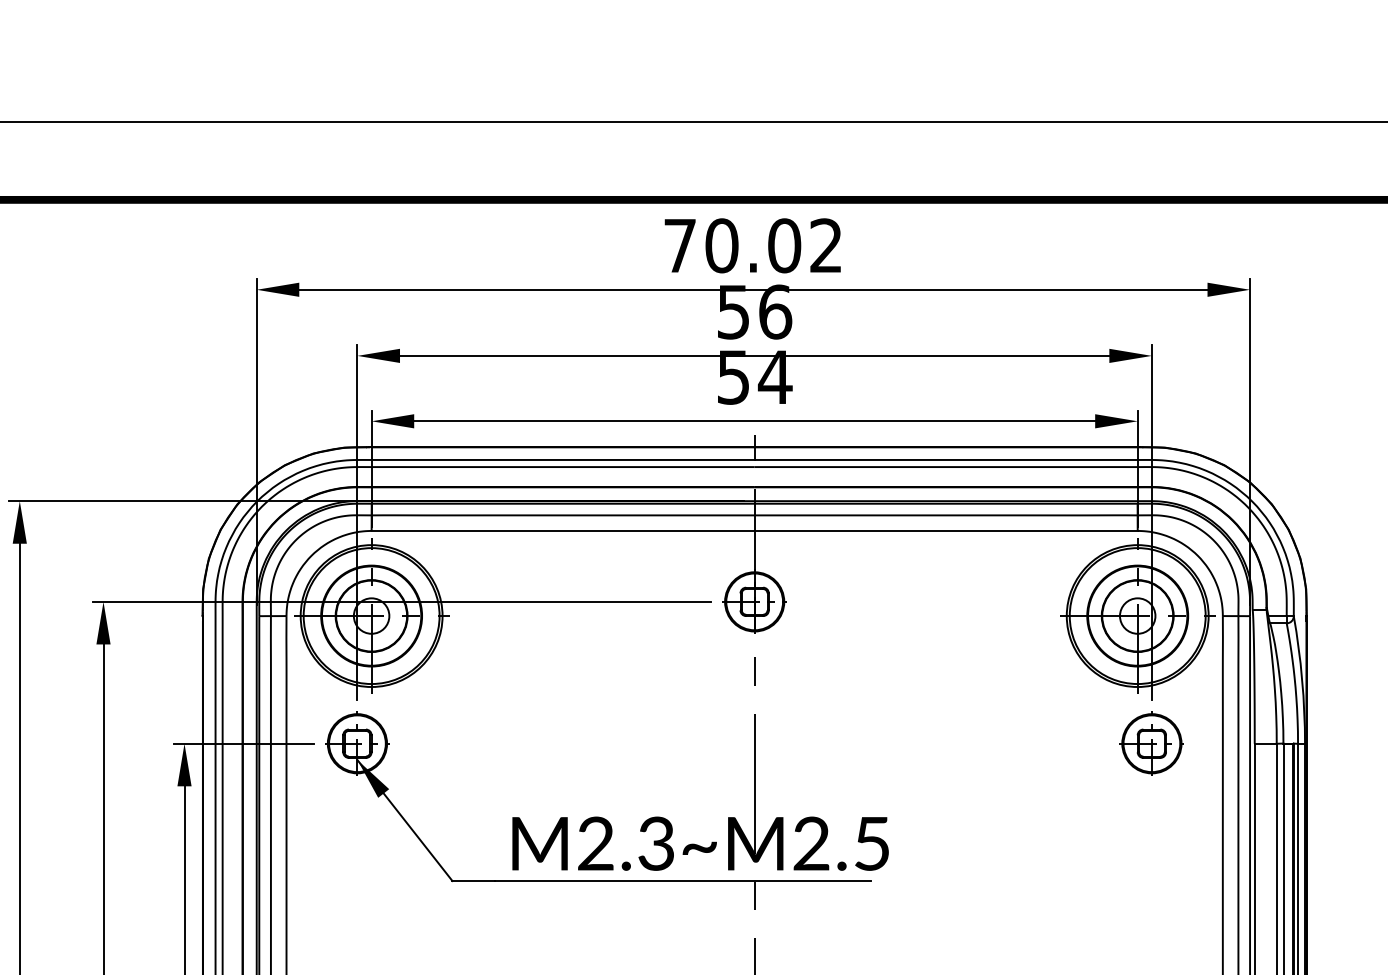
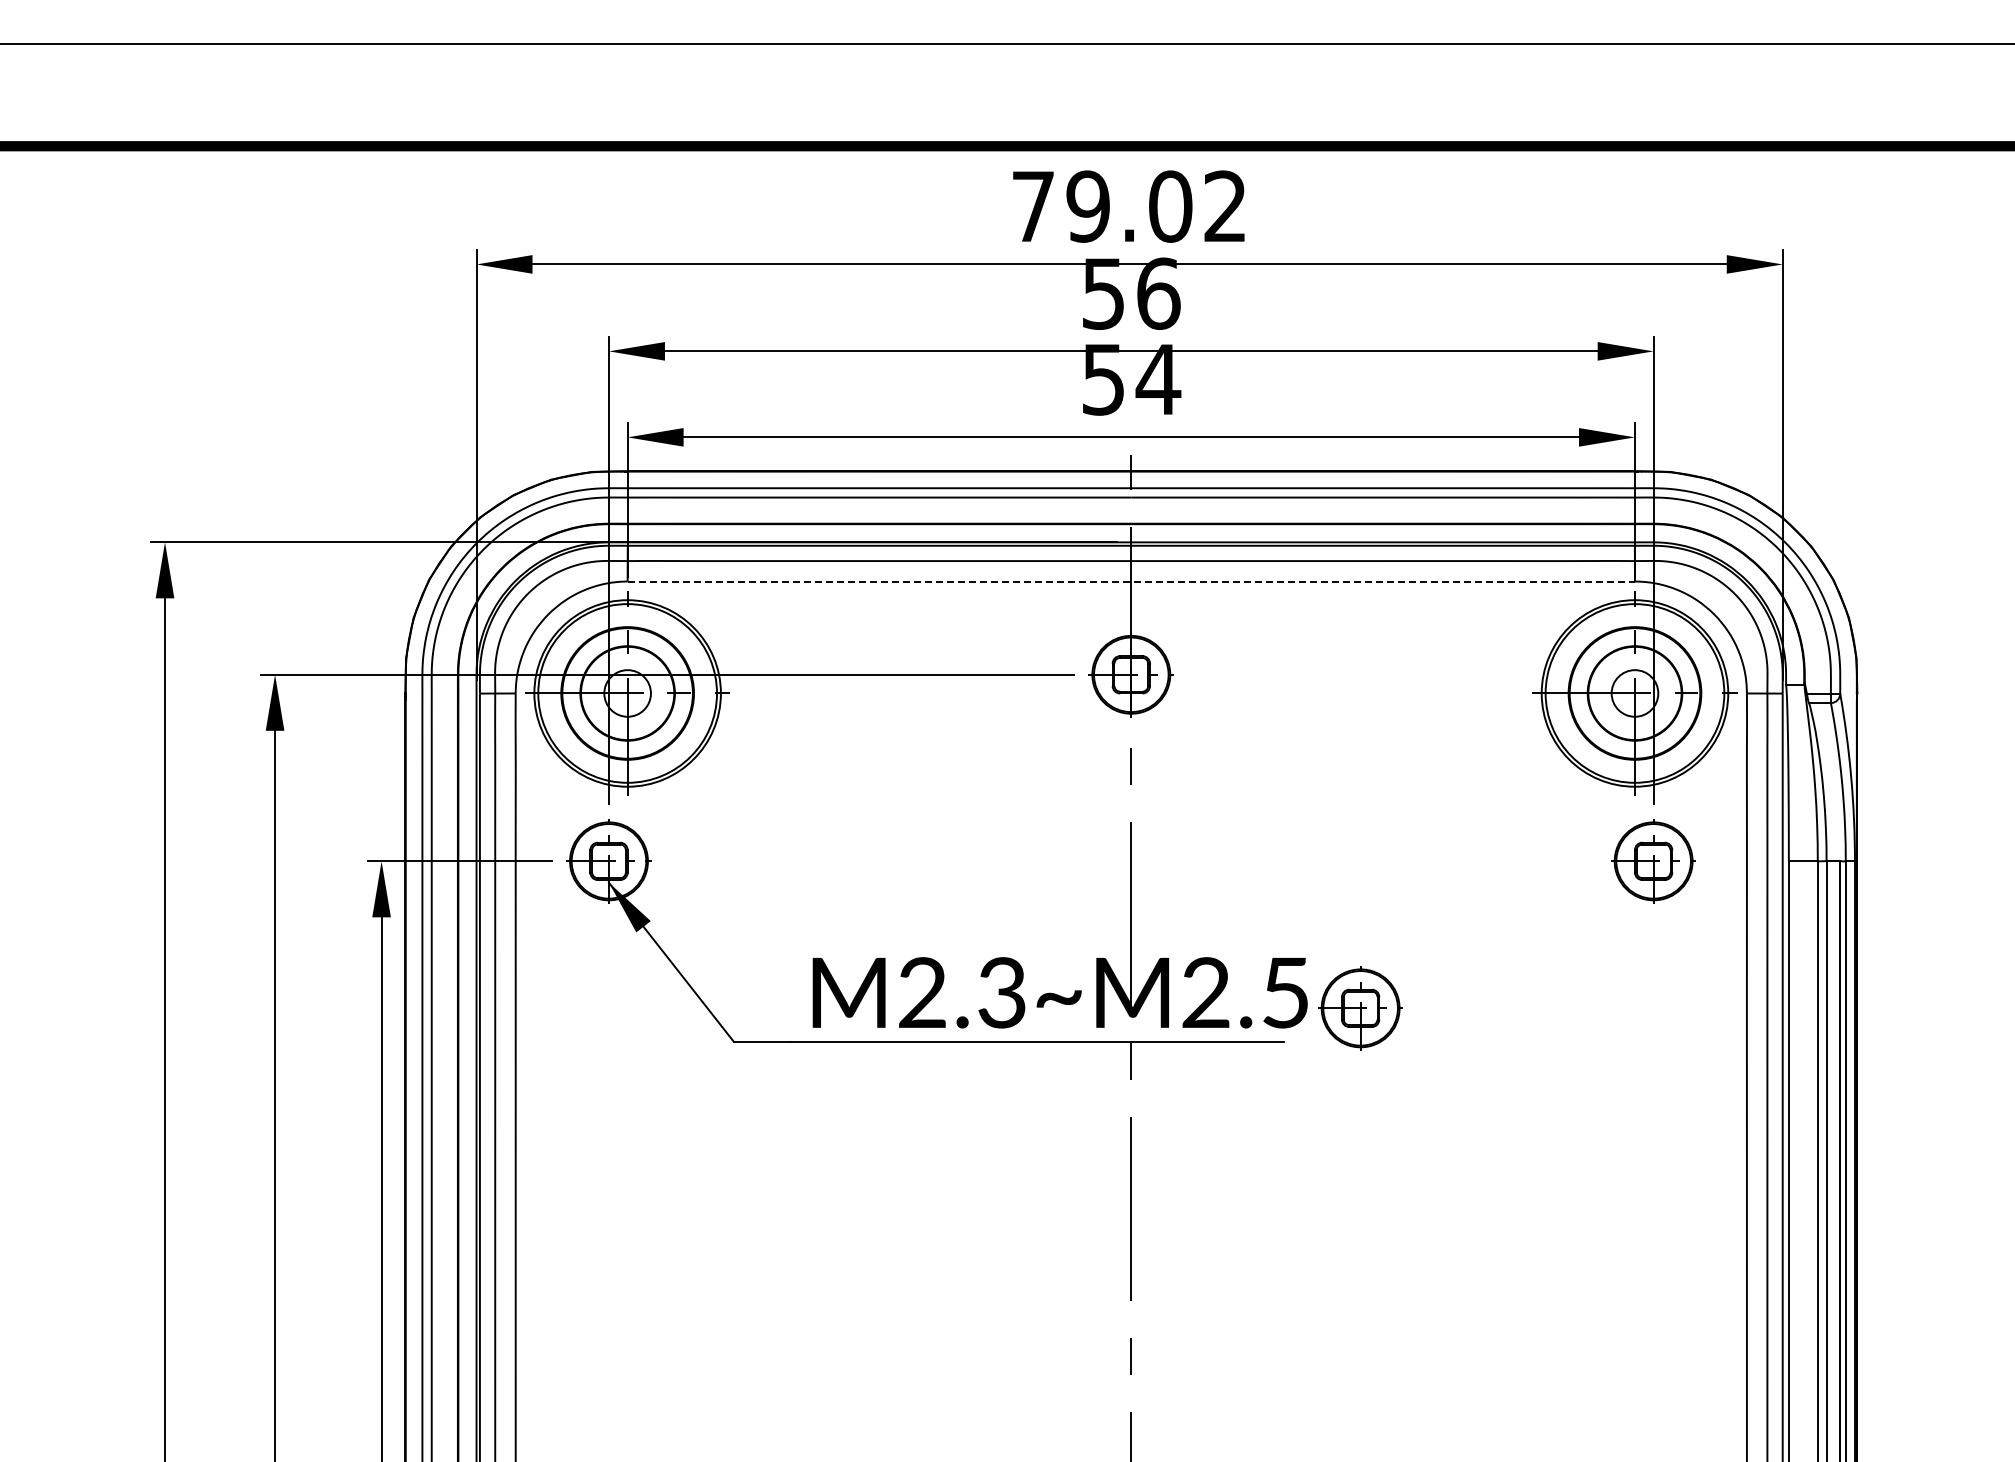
text: (722, 245) -> (1088, 206), 70.02 -> 79.02
line: (754, 530) -> (1131, 581), solid -> dashed
part: (928, 855) -> (1360, 1008), added

